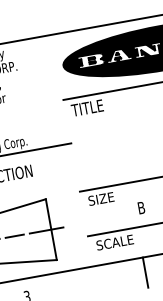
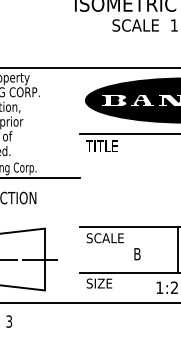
text: (110, 197) -> (108, 238), SIZE -> SCALE
text: (118, 241) -> (108, 283), SCALE -> SIZE
line: (146, 272) -> (130, 318), removed

